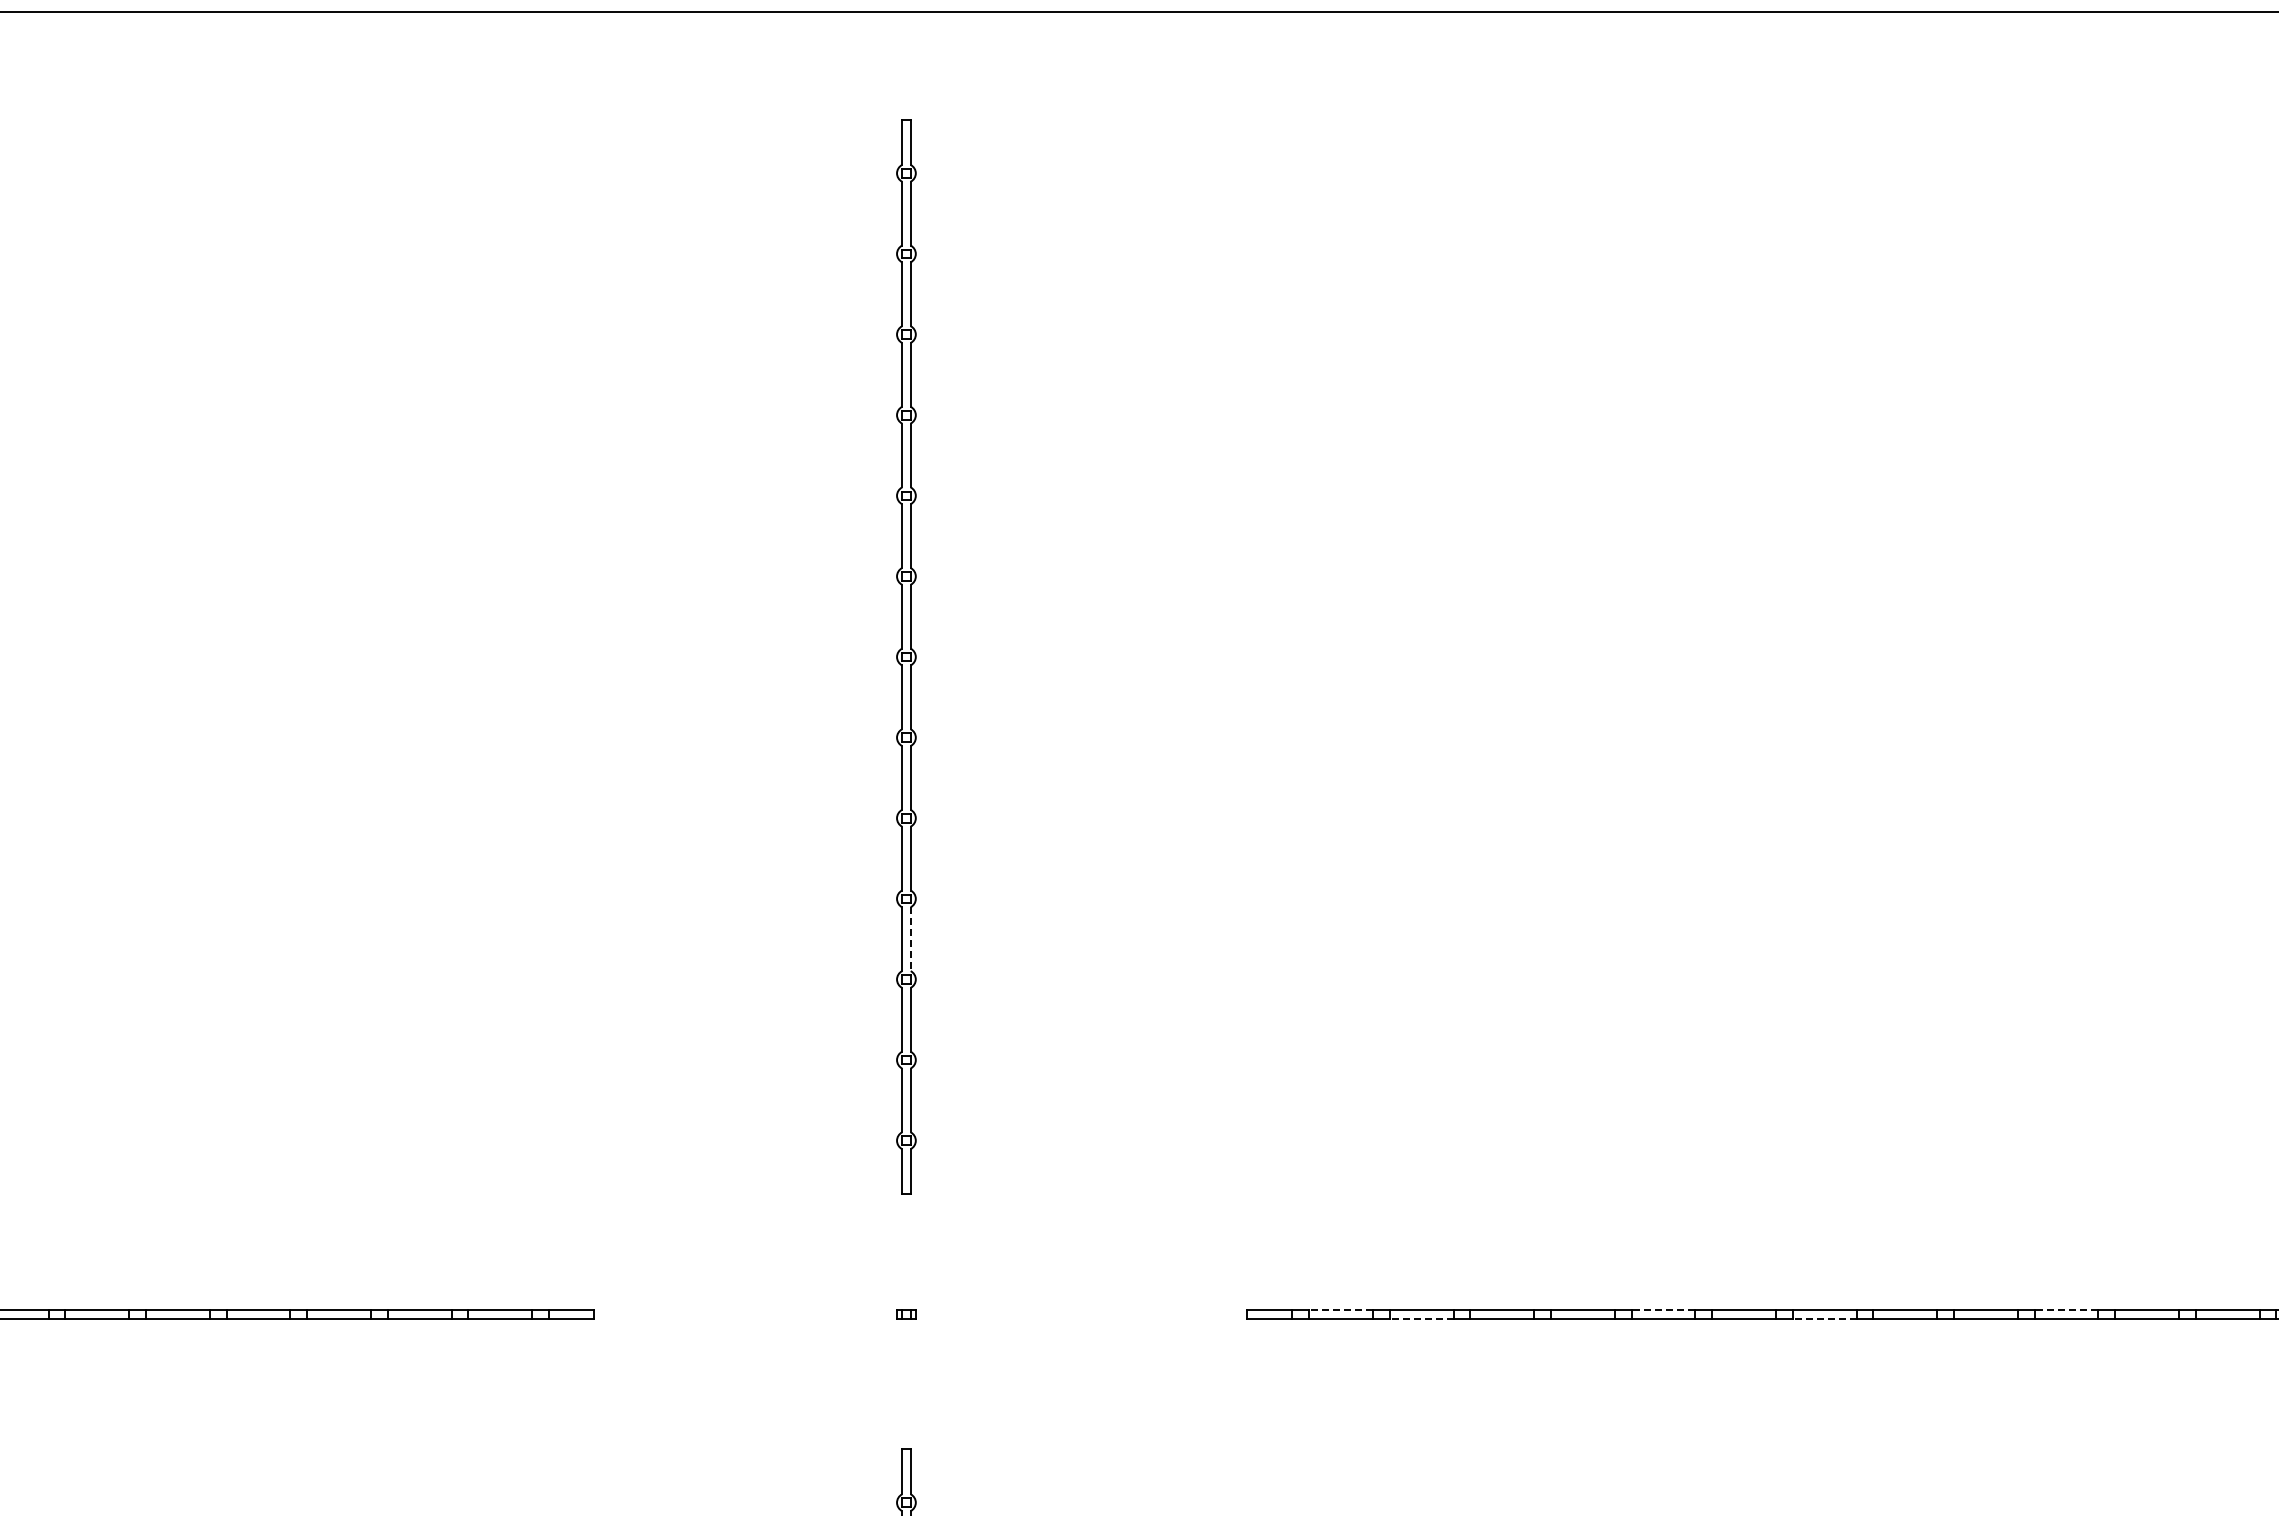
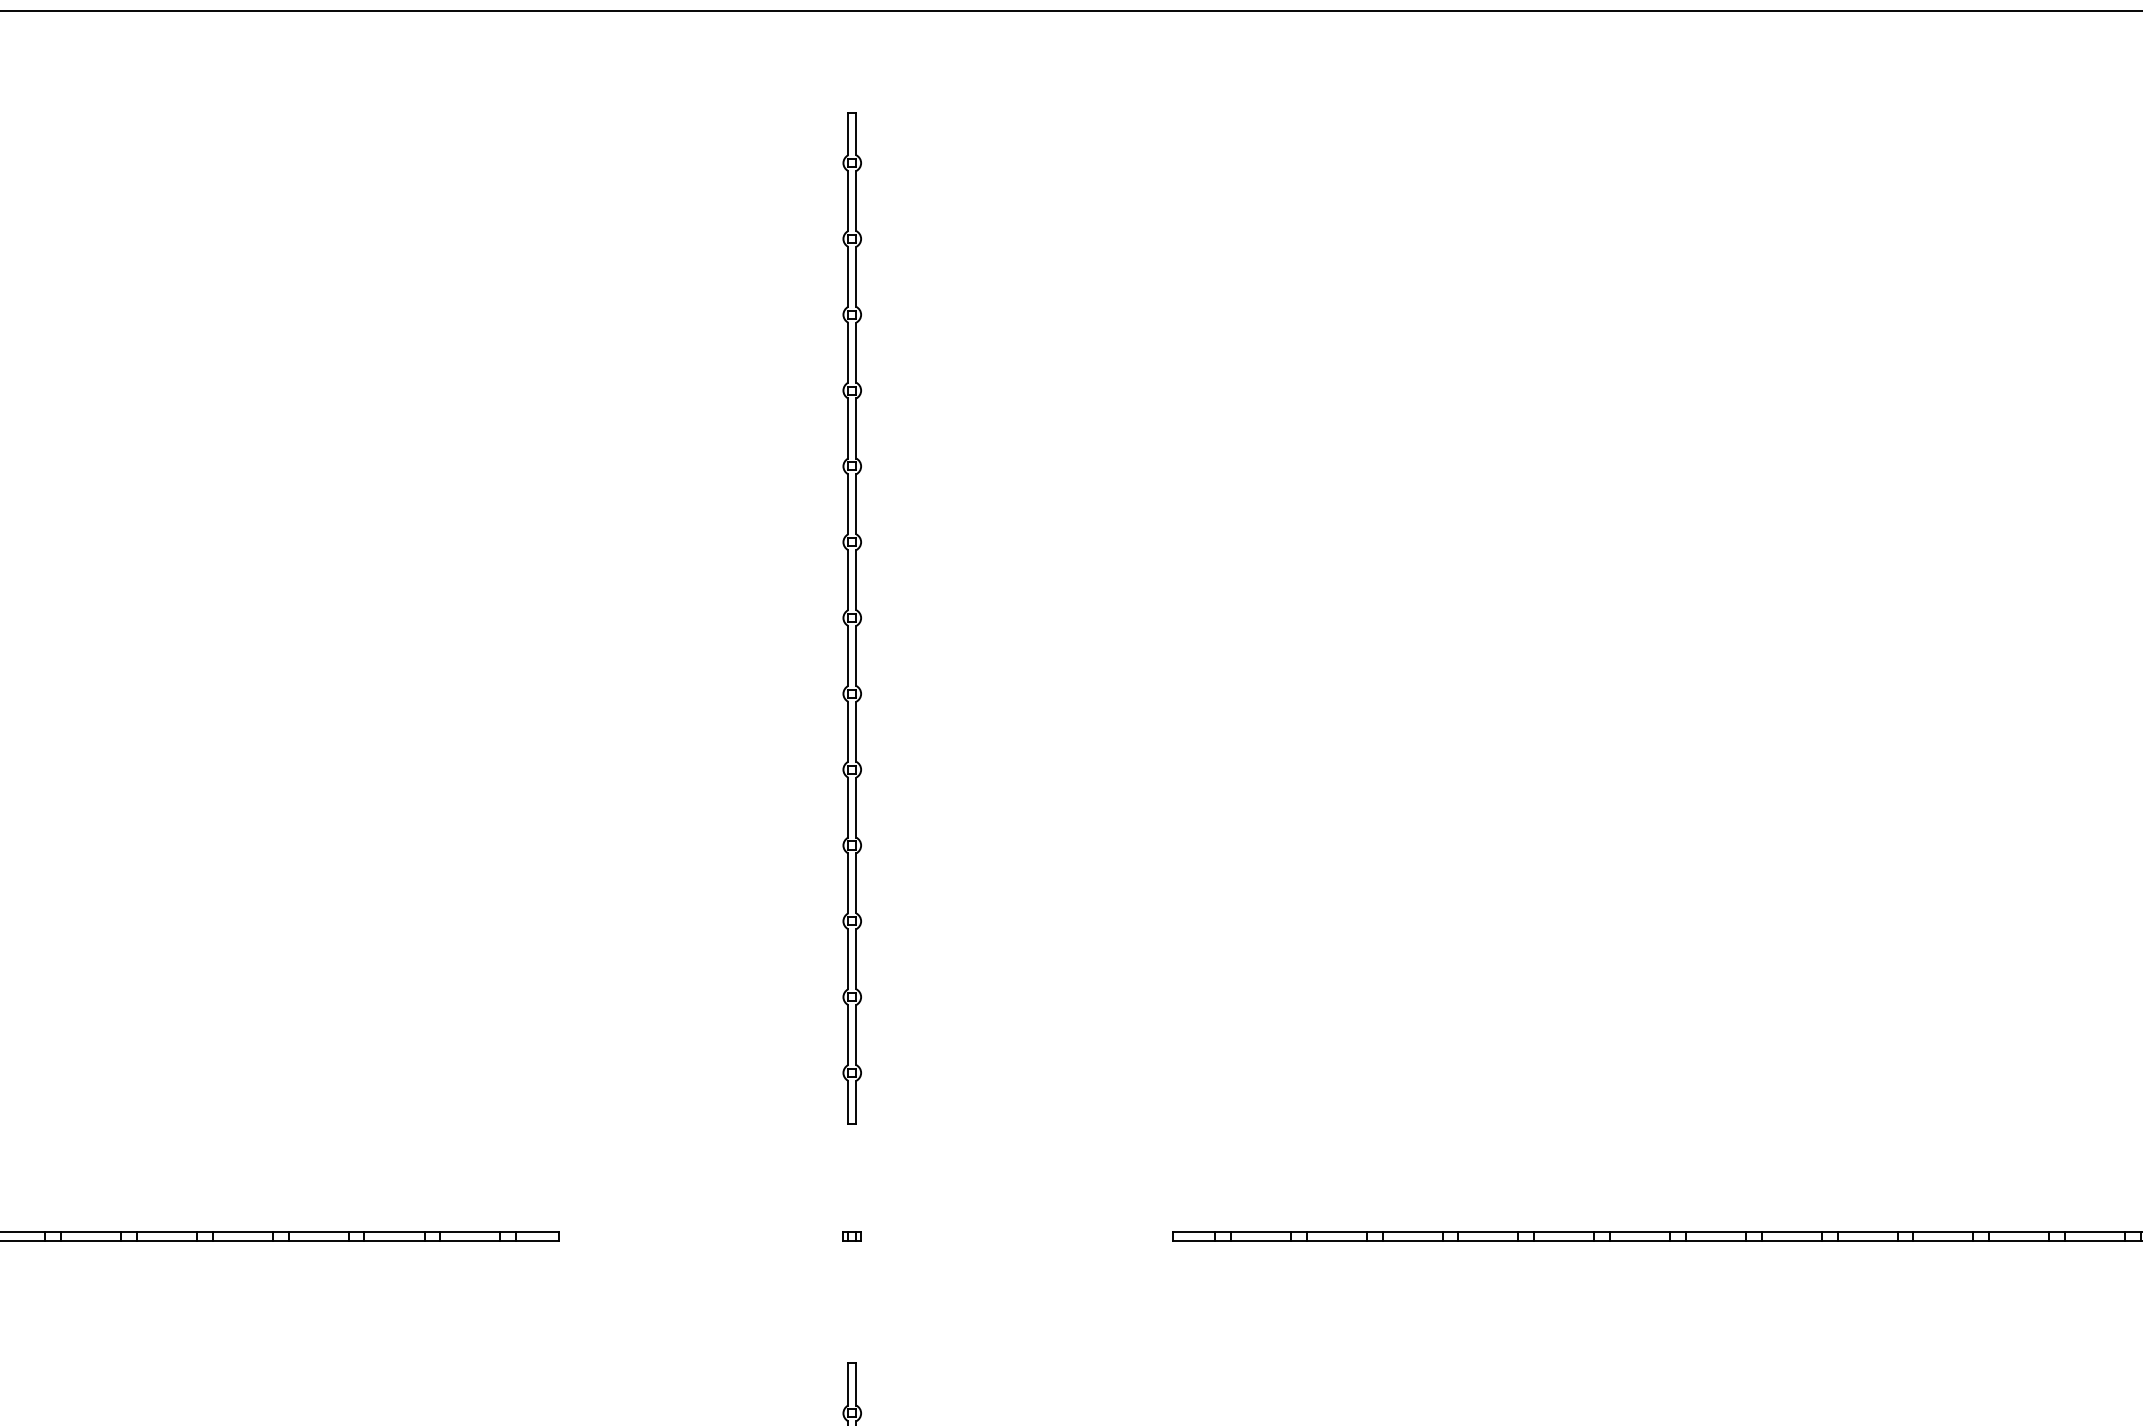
line: (910, 939) -> (856, 883), dashed -> solid
line: (1341, 1310) -> (1261, 1232), dashed -> solid
line: (1663, 1310) -> (1564, 1232), dashed -> solid
line: (2066, 1310) -> (1943, 1232), dashed -> solid
line: (1421, 1318) -> (1336, 1240), dashed -> solid
line: (1824, 1318) -> (1715, 1240), dashed -> solid

